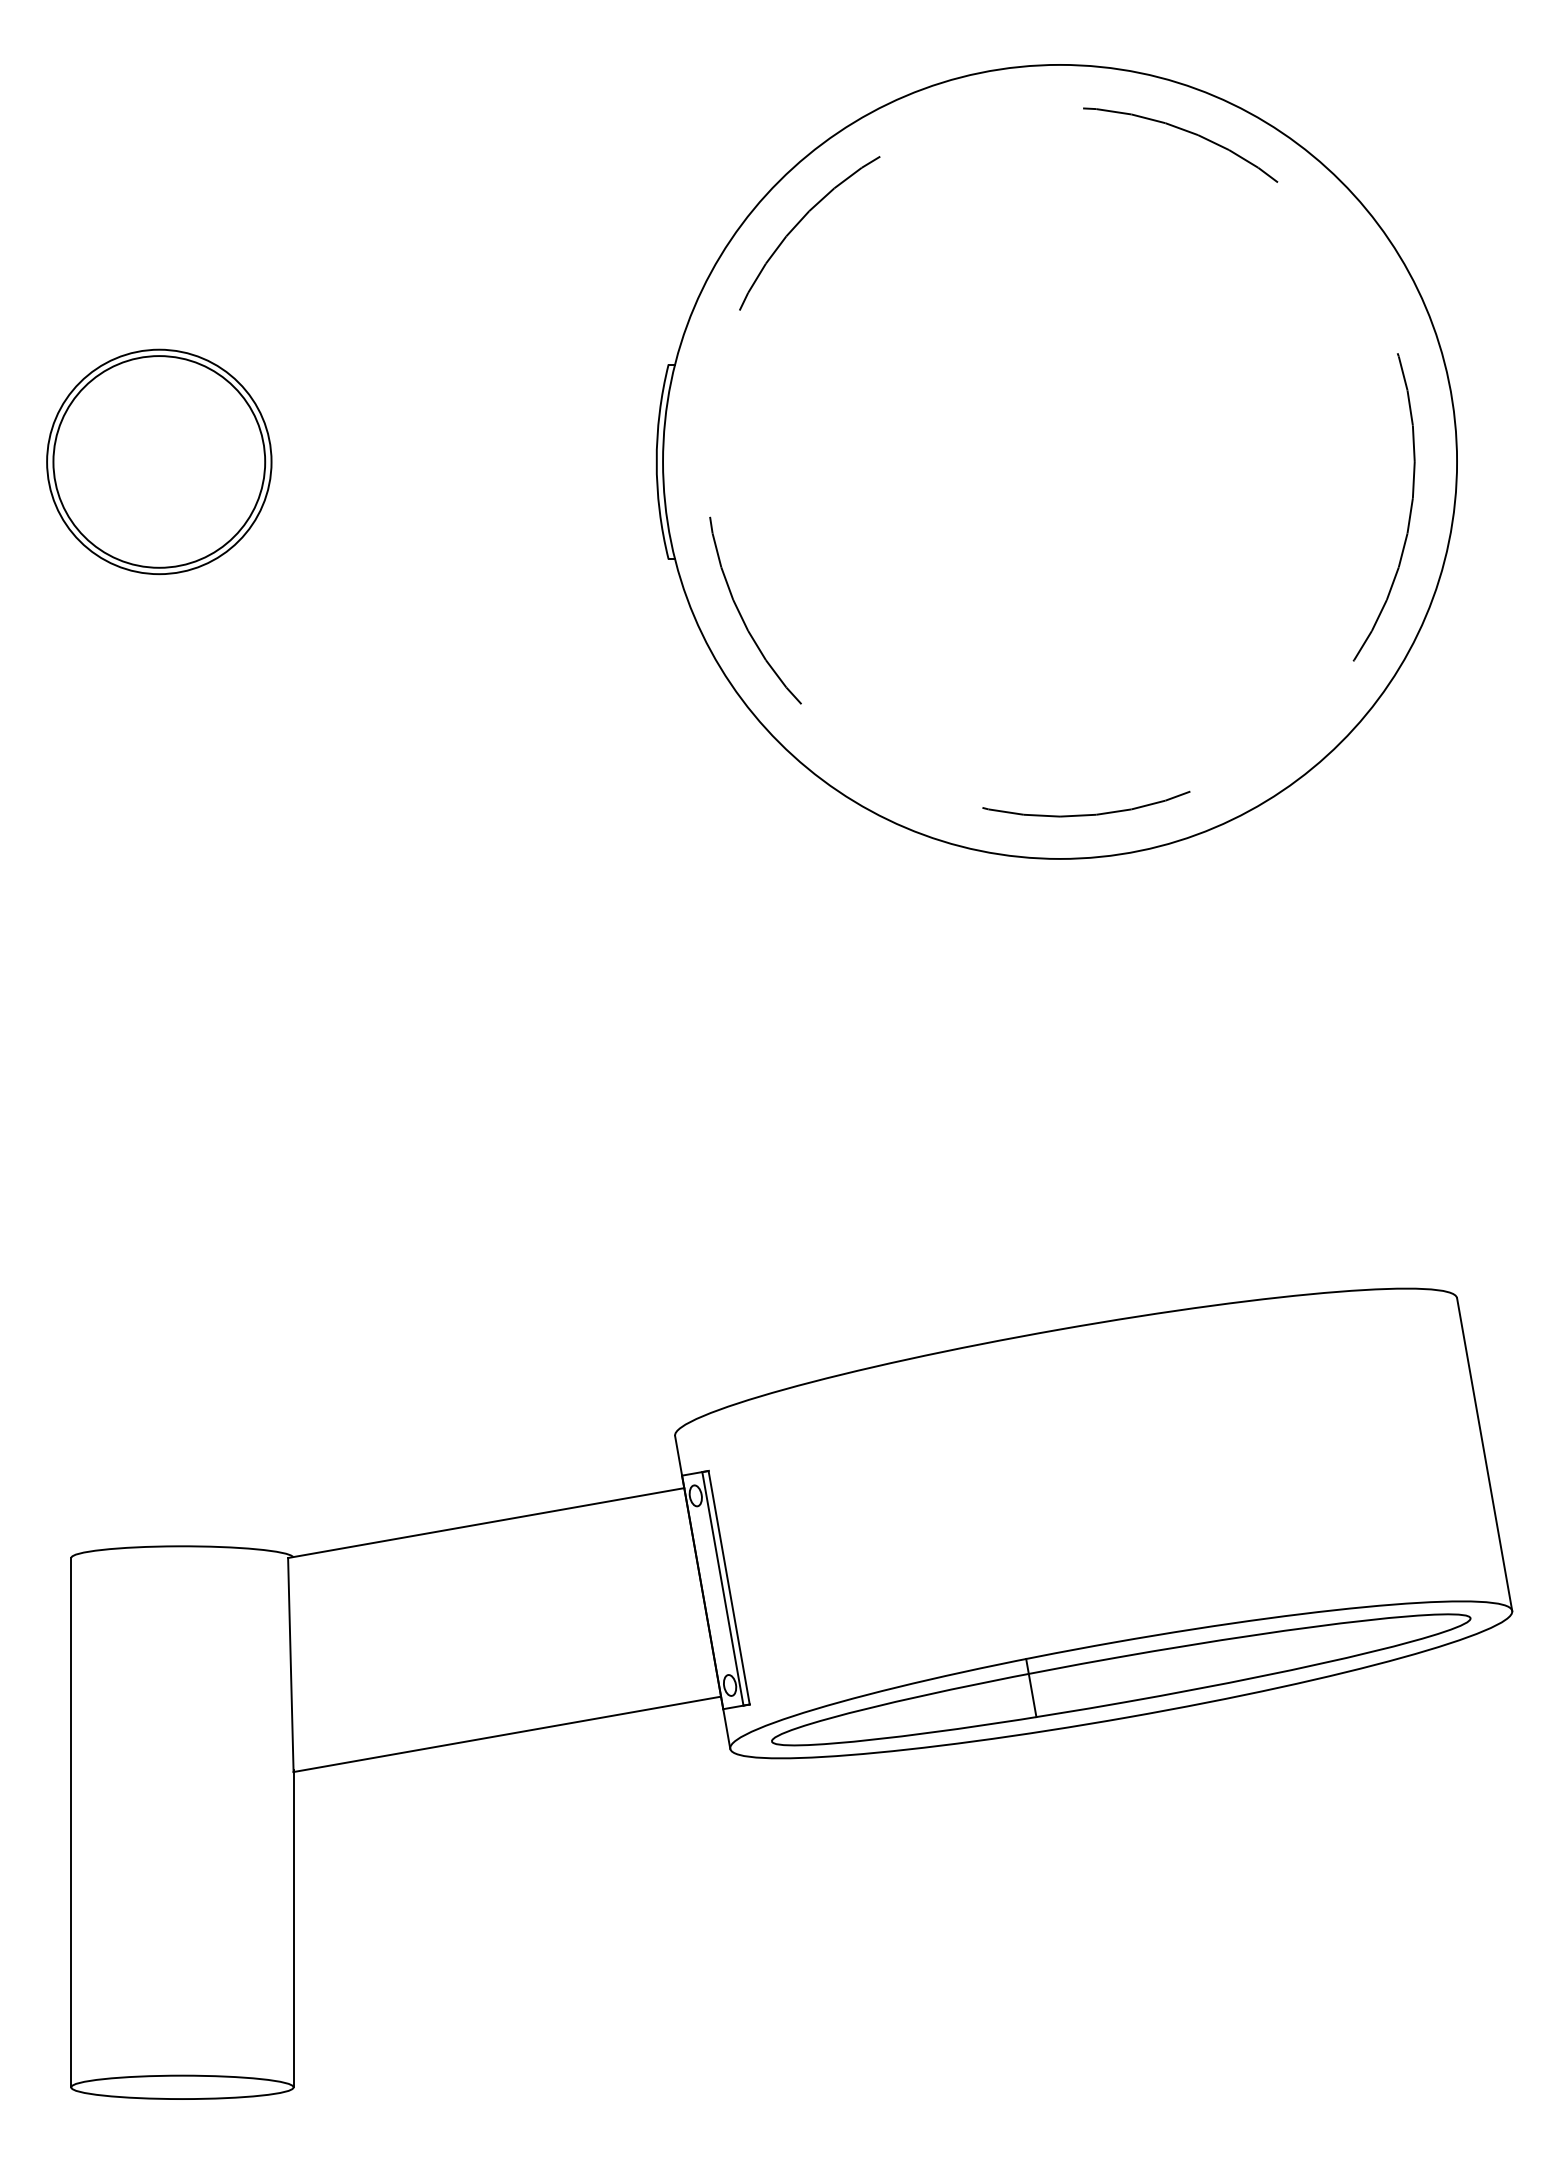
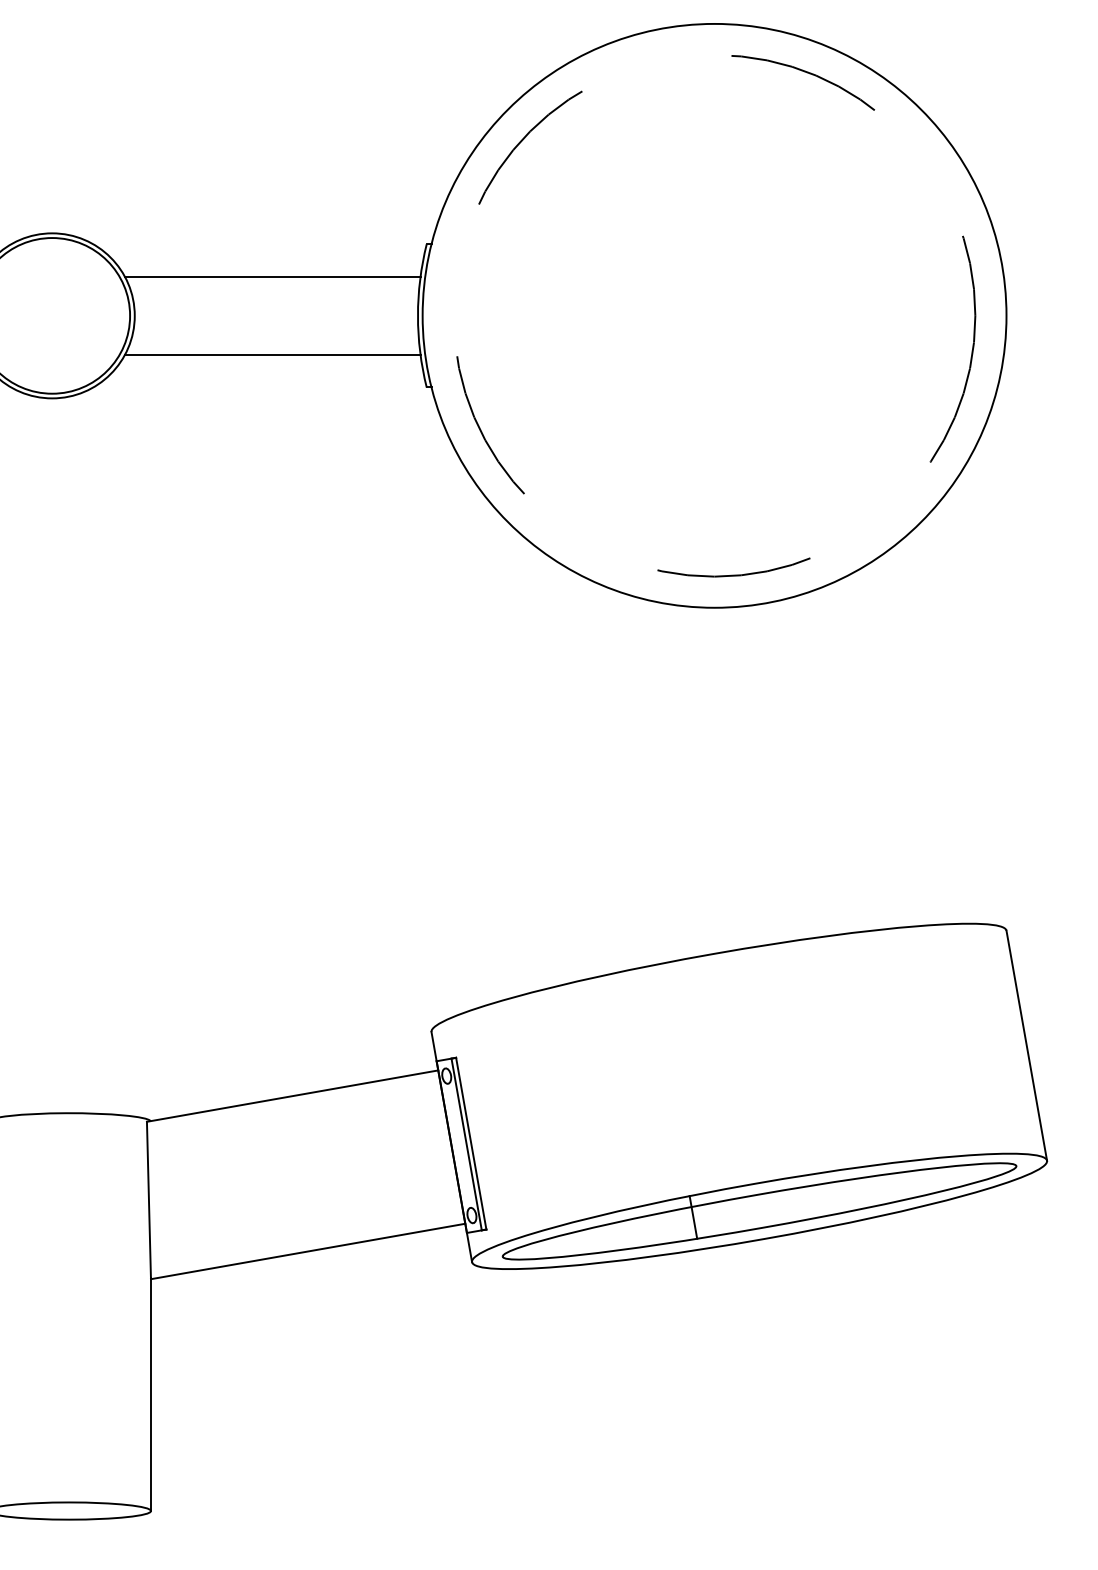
line: (459, 409) -> (272, 277), added
line: (459, 514) -> (272, 354), added

